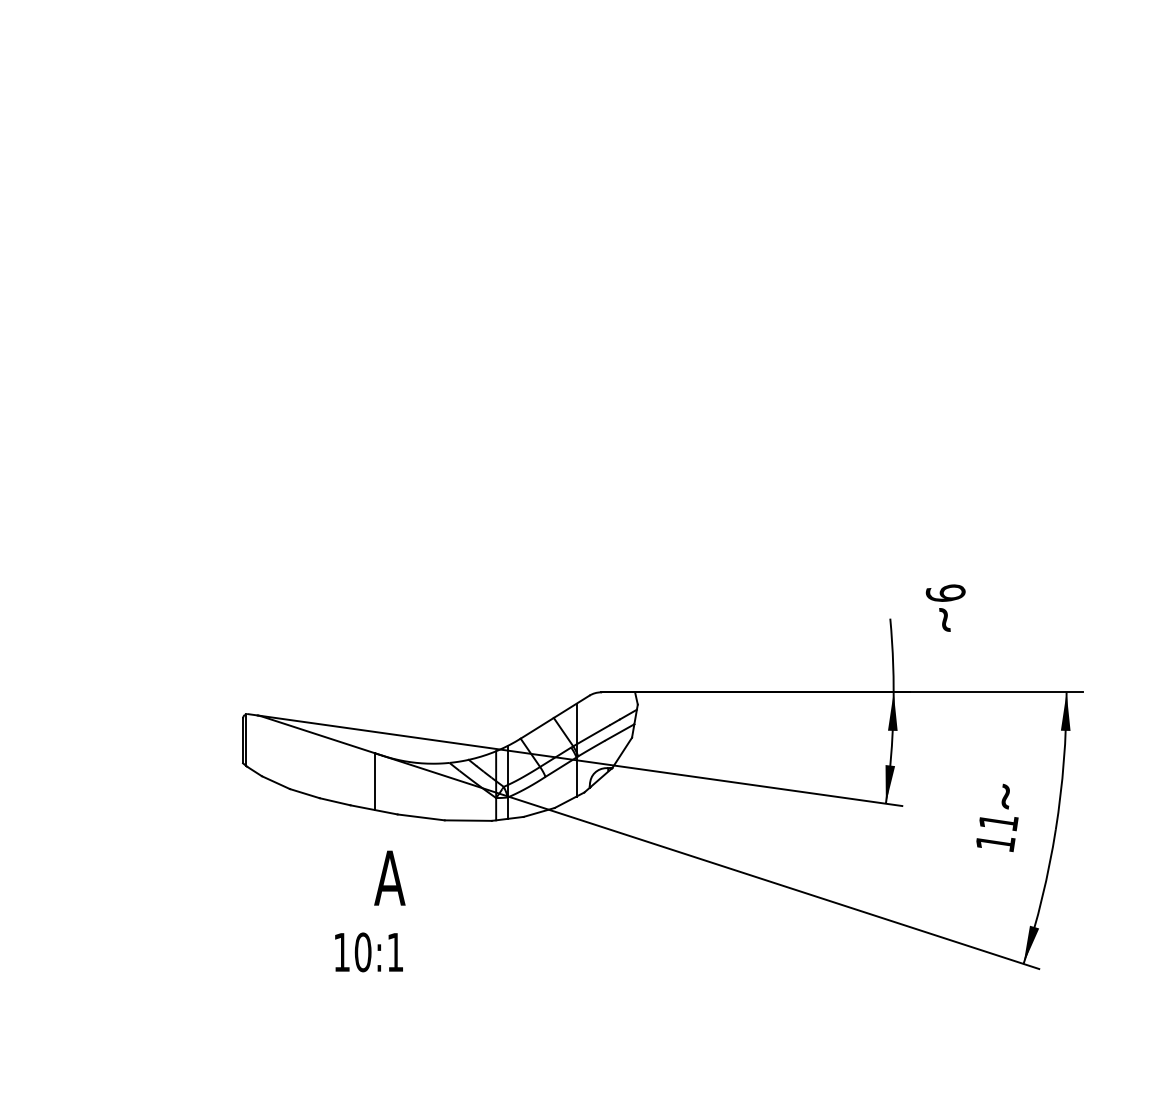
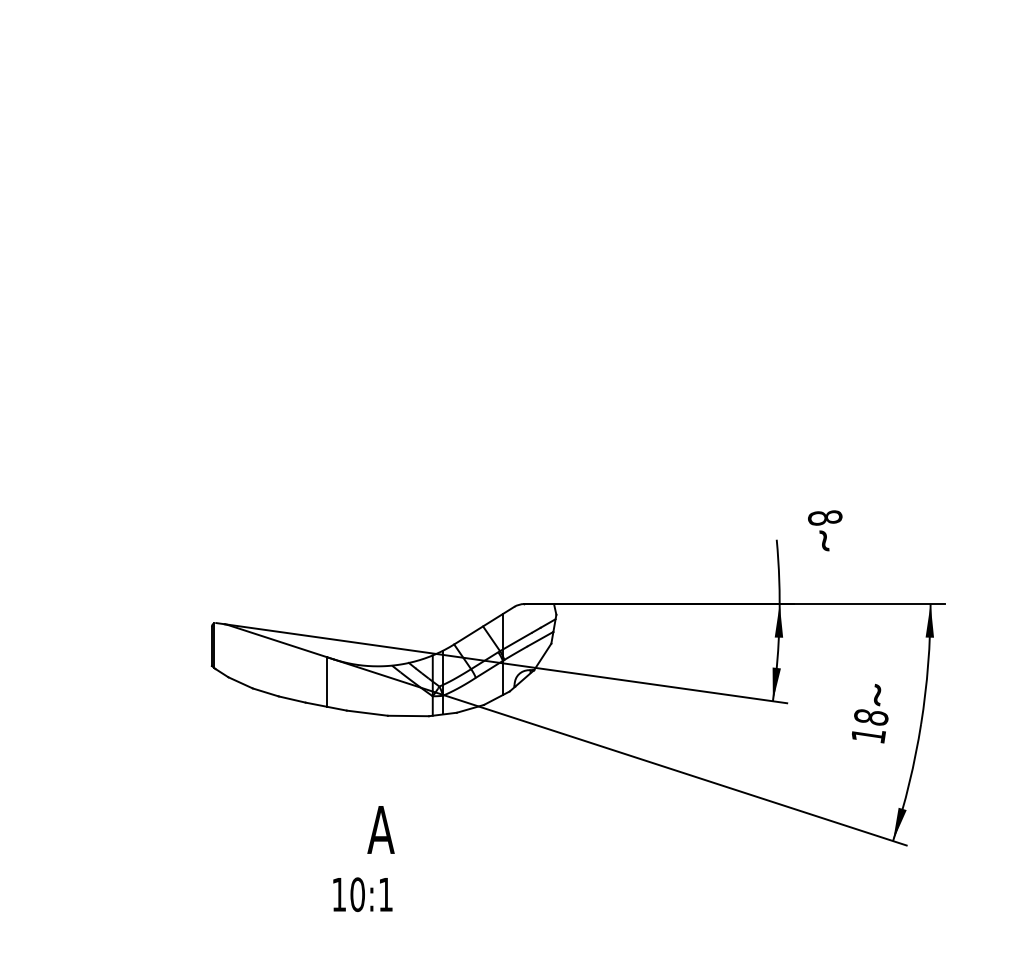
text: (945, 593) -> (824, 517), 9 -> 8
text: (998, 821) -> (871, 716), 11 -> 18
text: (370, 911) -> (364, 859), moved

